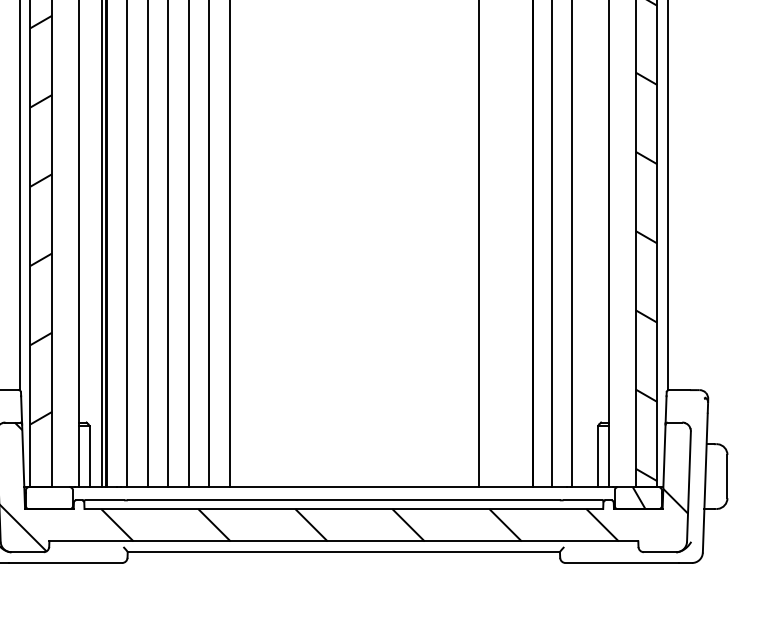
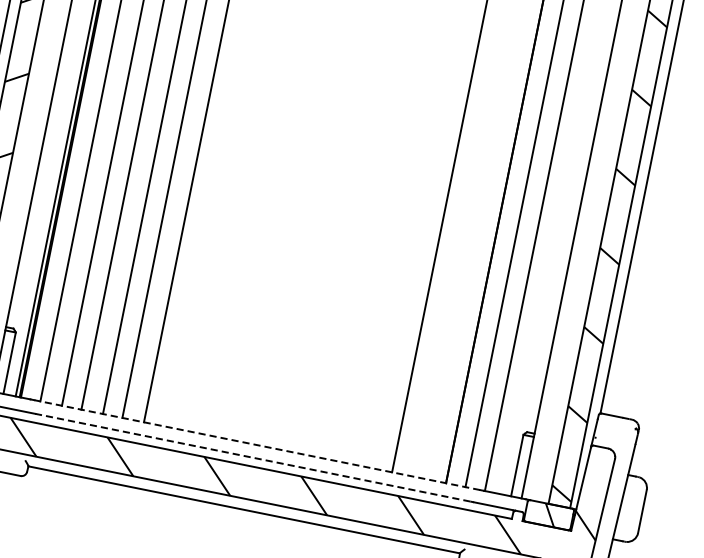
line: (343, 487) -> (256, 445), solid -> dashed
line: (343, 500) -> (254, 458), solid -> dashed

